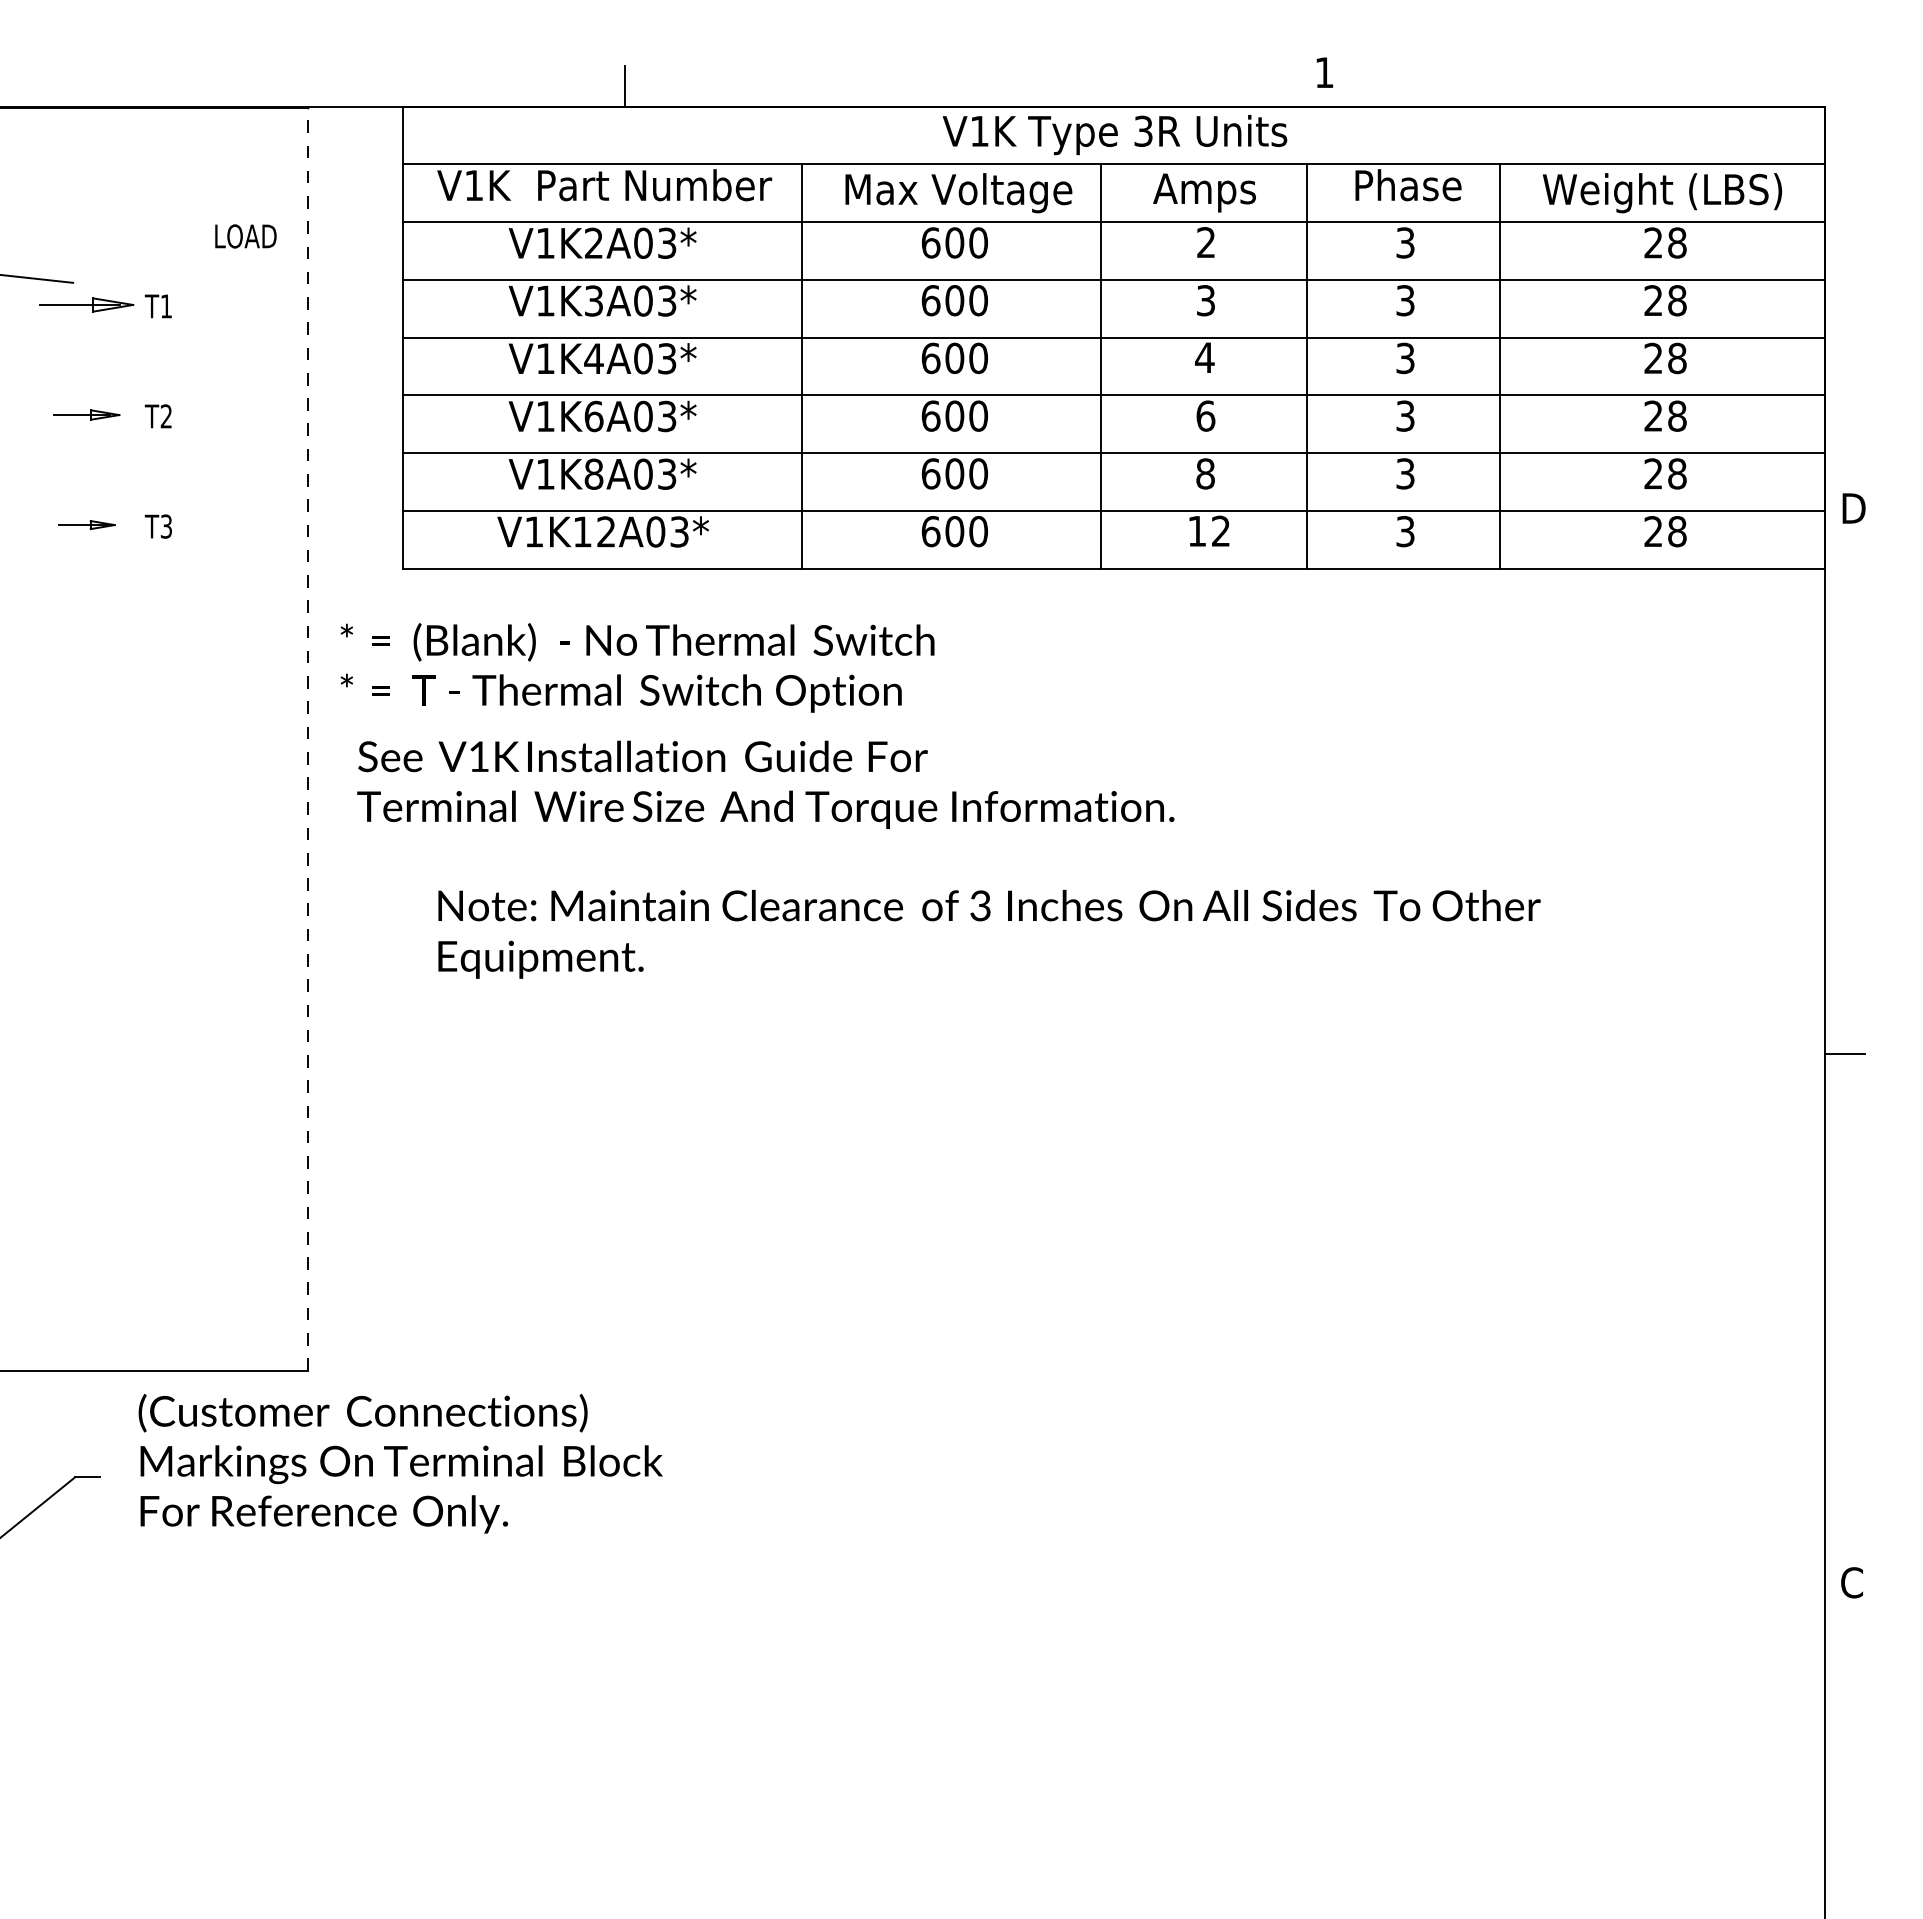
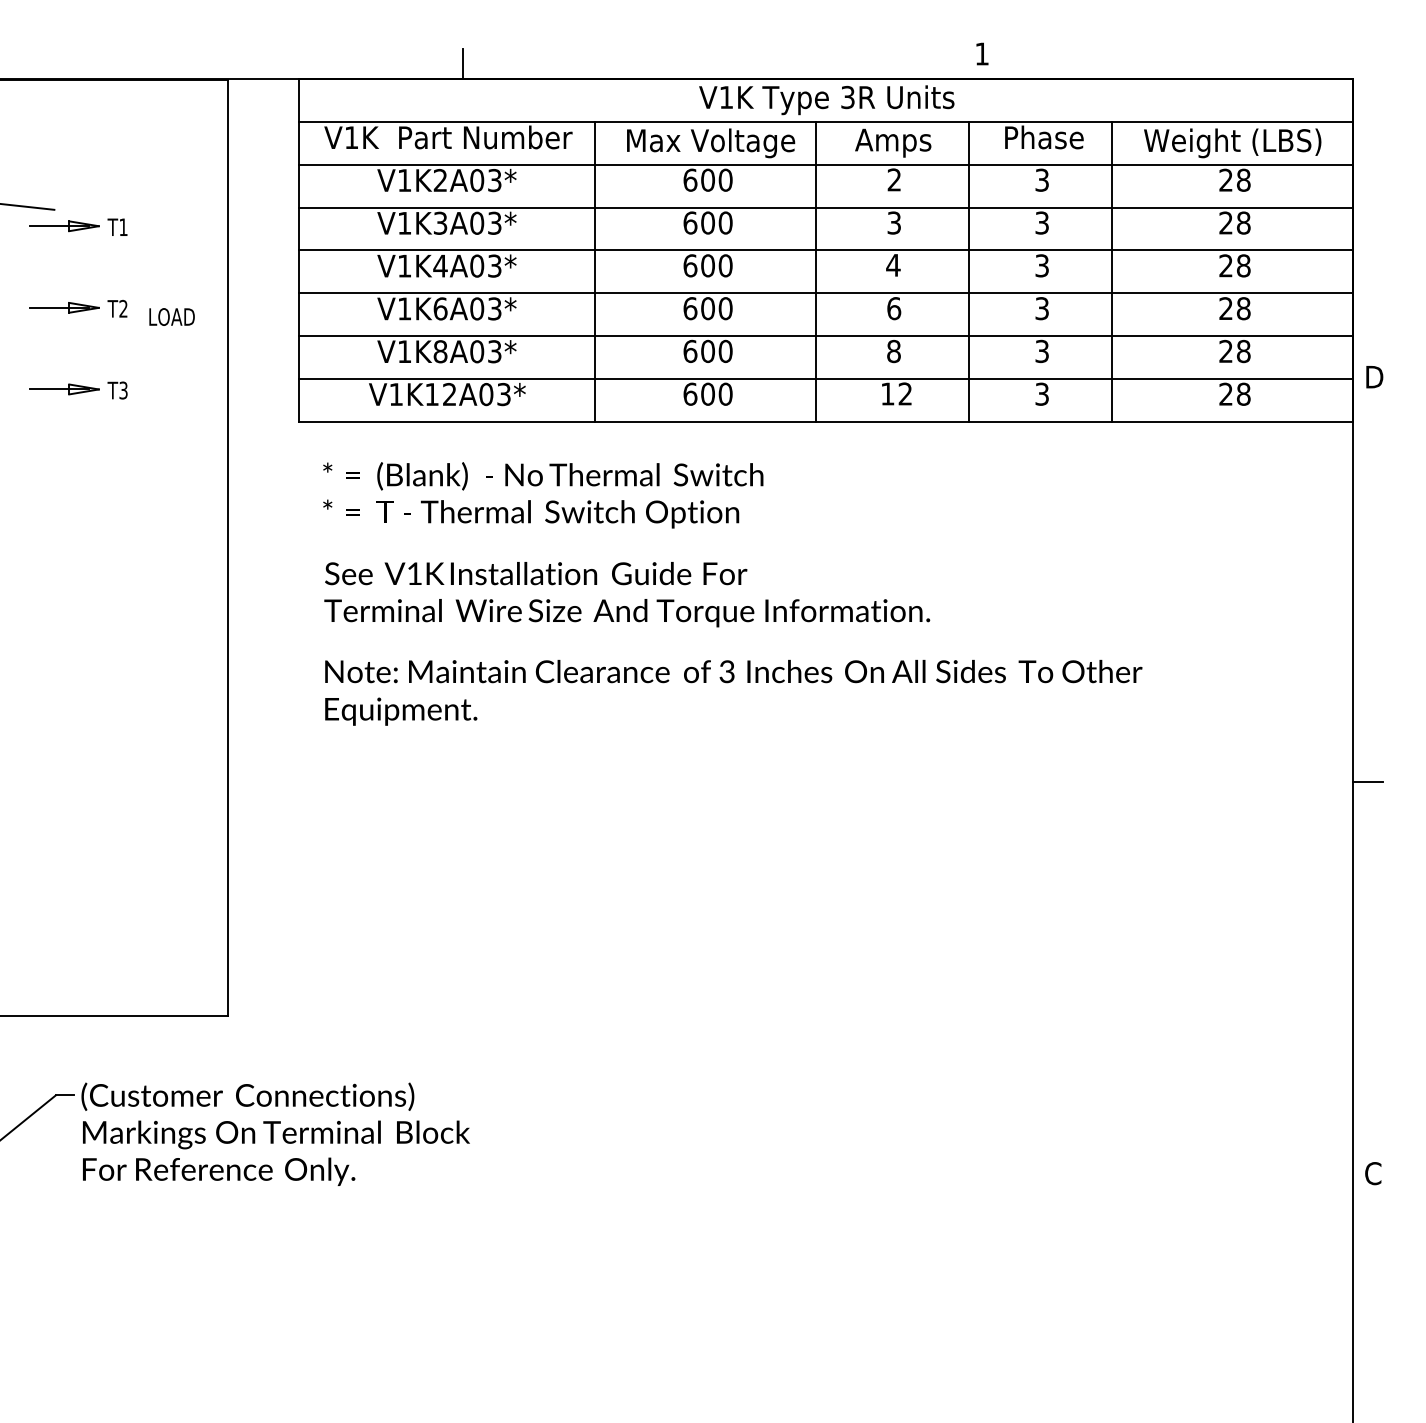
text: (245, 236) -> (171, 317), moved
part: (86, 414) -> (64, 307), size x1.43
part: (86, 524) -> (64, 388), size x1.67
text: (637, 667) -> (543, 495), moved
line: (307, 739) -> (228, 548), dashed -> solid
text: (765, 784) -> (626, 594), moved
text: (400, 1463) -> (275, 1134), moved

